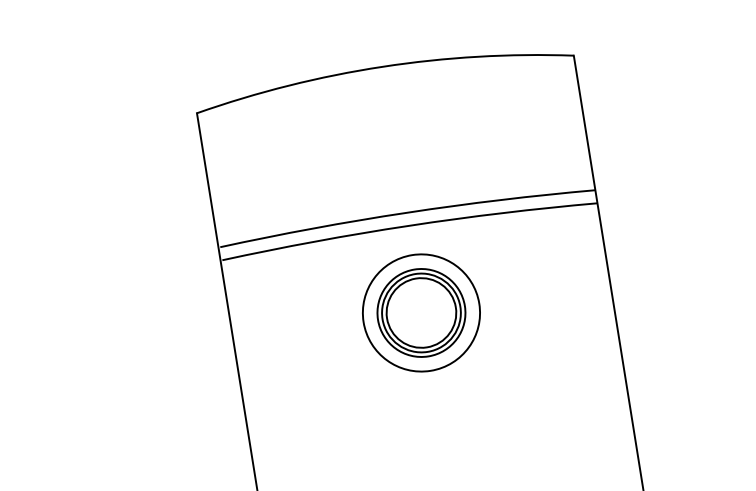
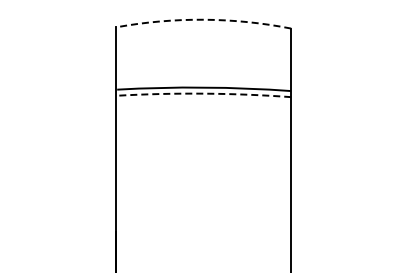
arc: (381, 66) -> (203, 19), solid -> dashed
arc: (409, 225) -> (204, 93), solid -> dashed
part: (421, 311) -> (203, 133), removed

